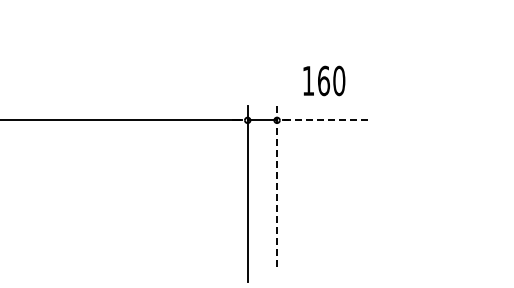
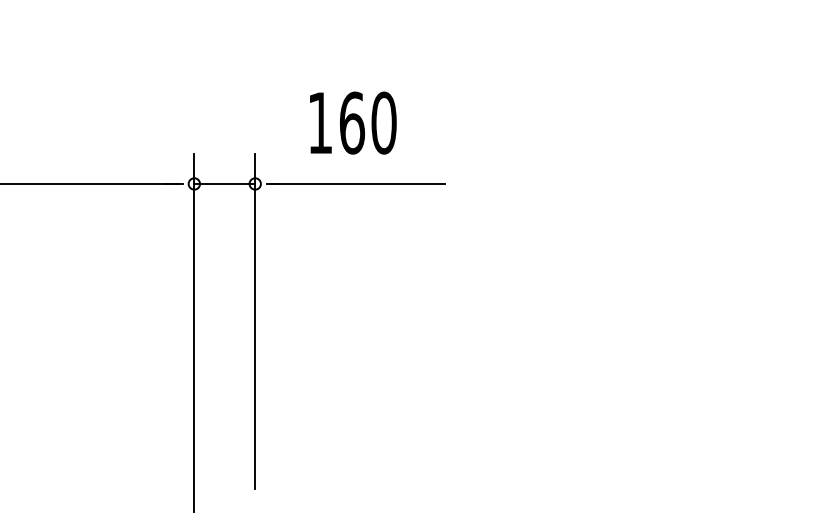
text: (324, 80) -> (353, 122), moved
line: (327, 120) -> (359, 184), dashed -> solid
line: (277, 186) -> (256, 321), dashed -> solid

